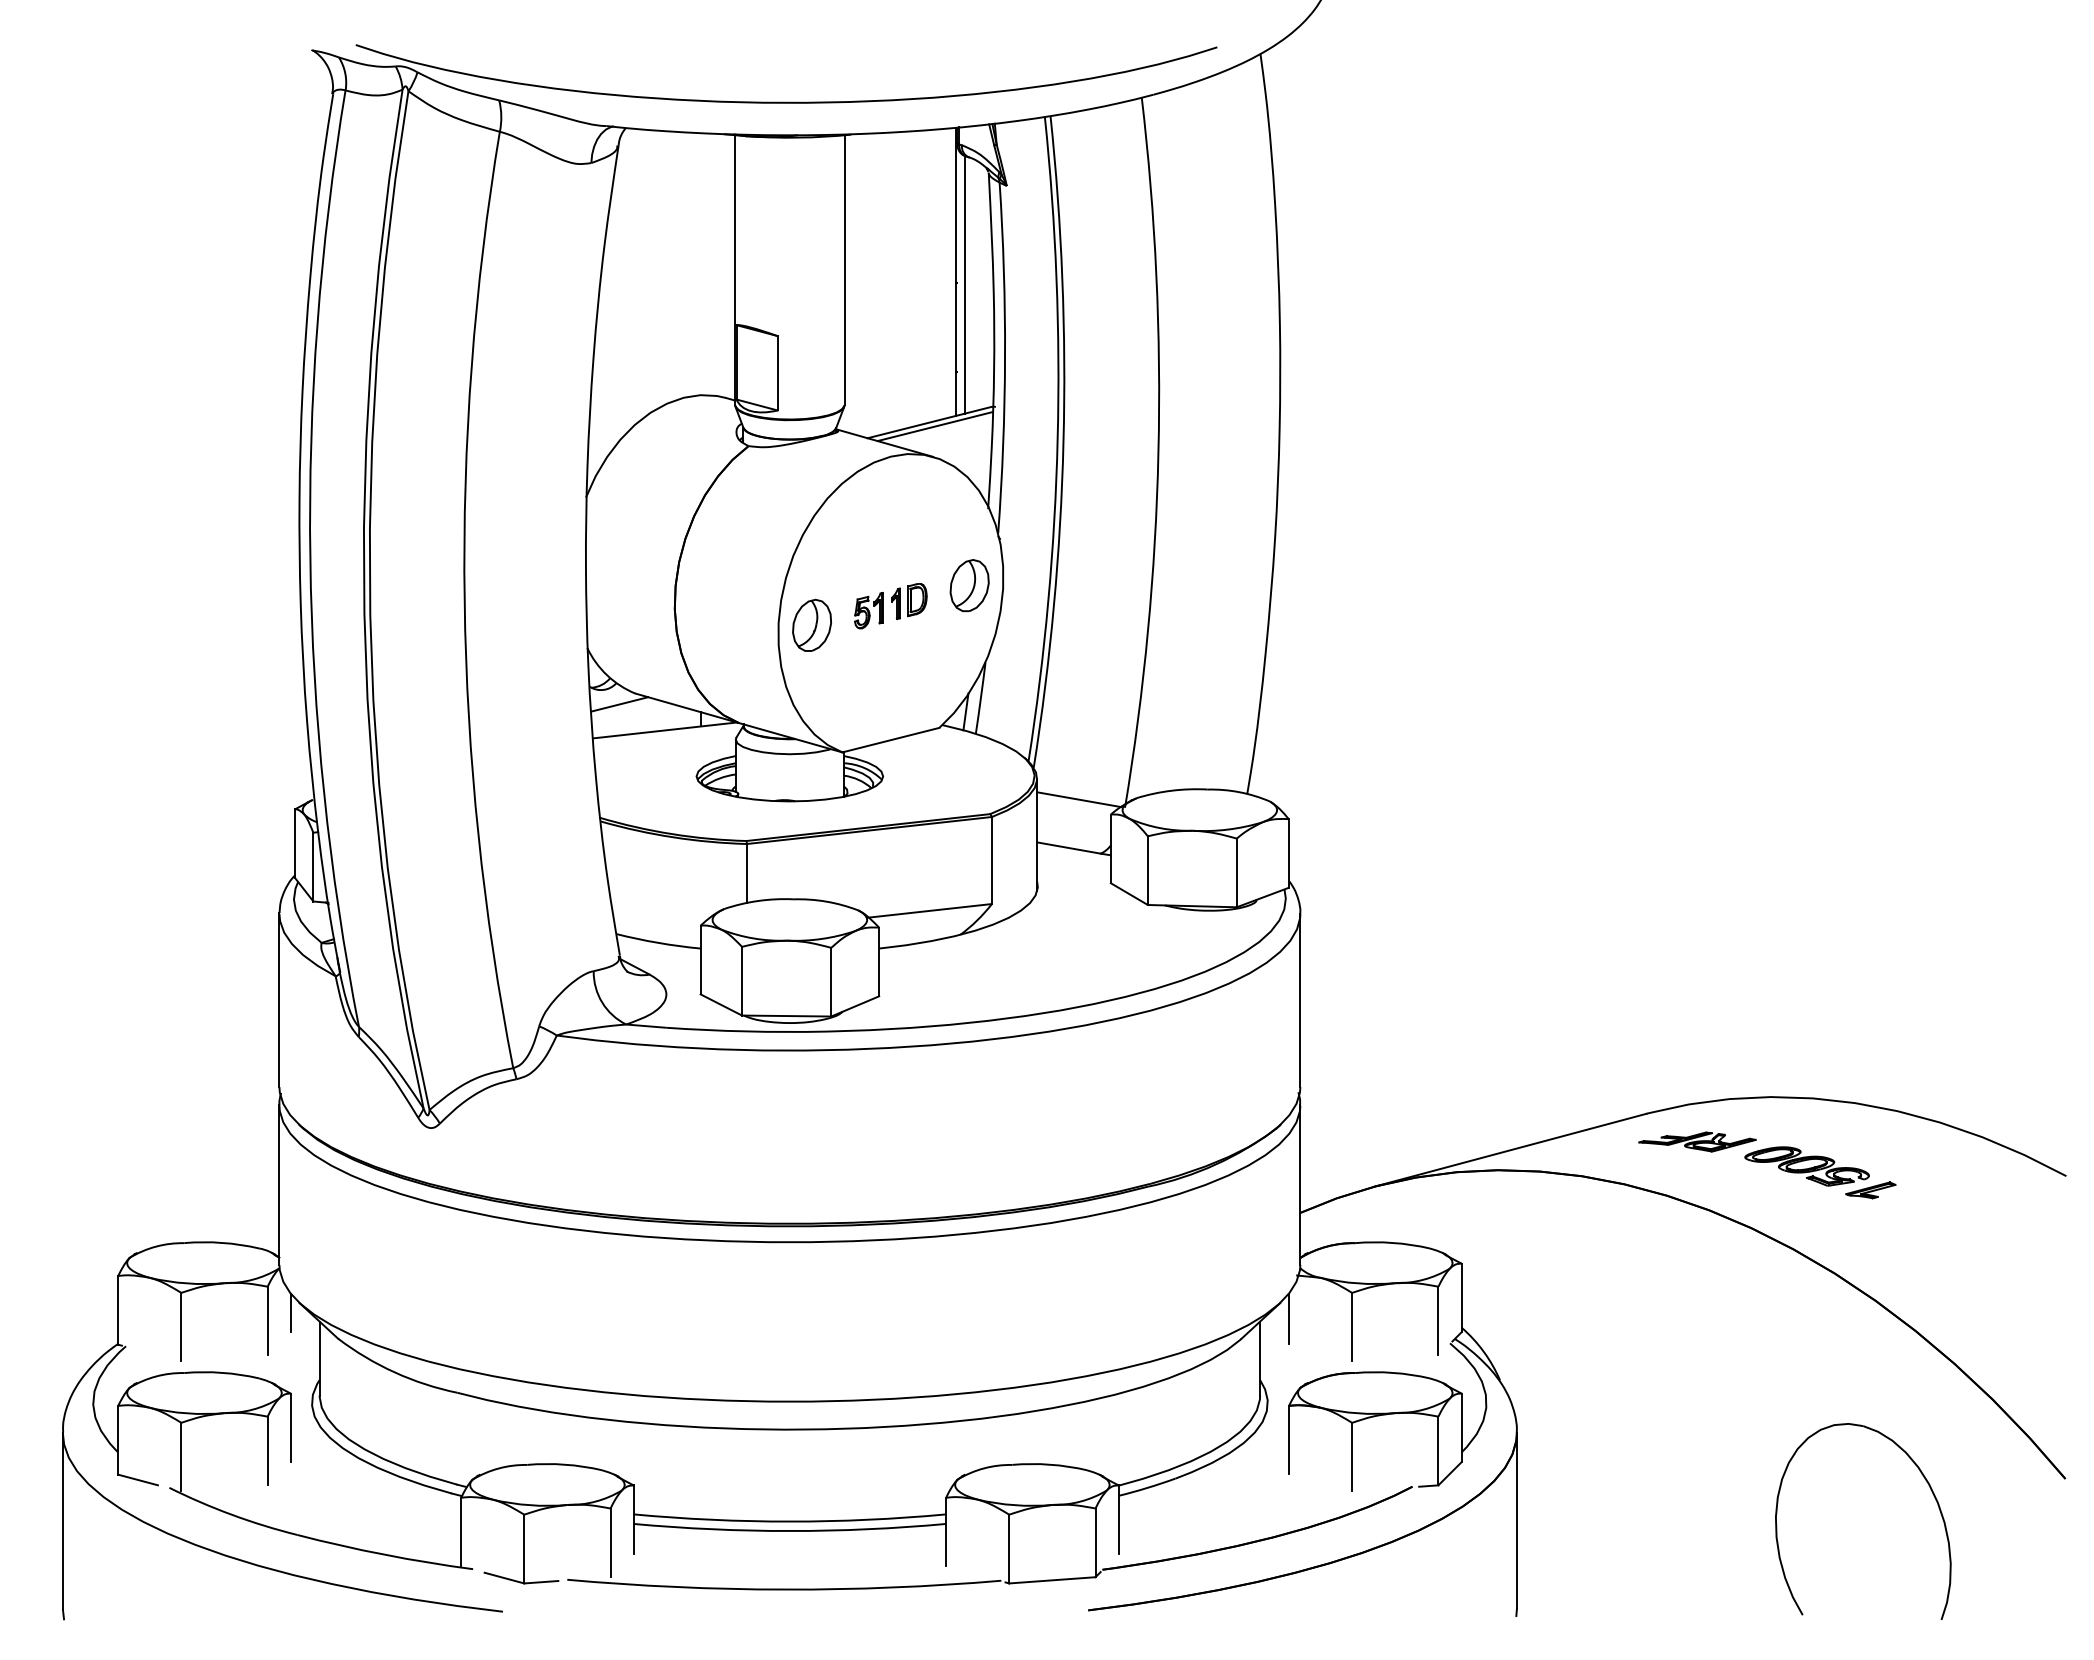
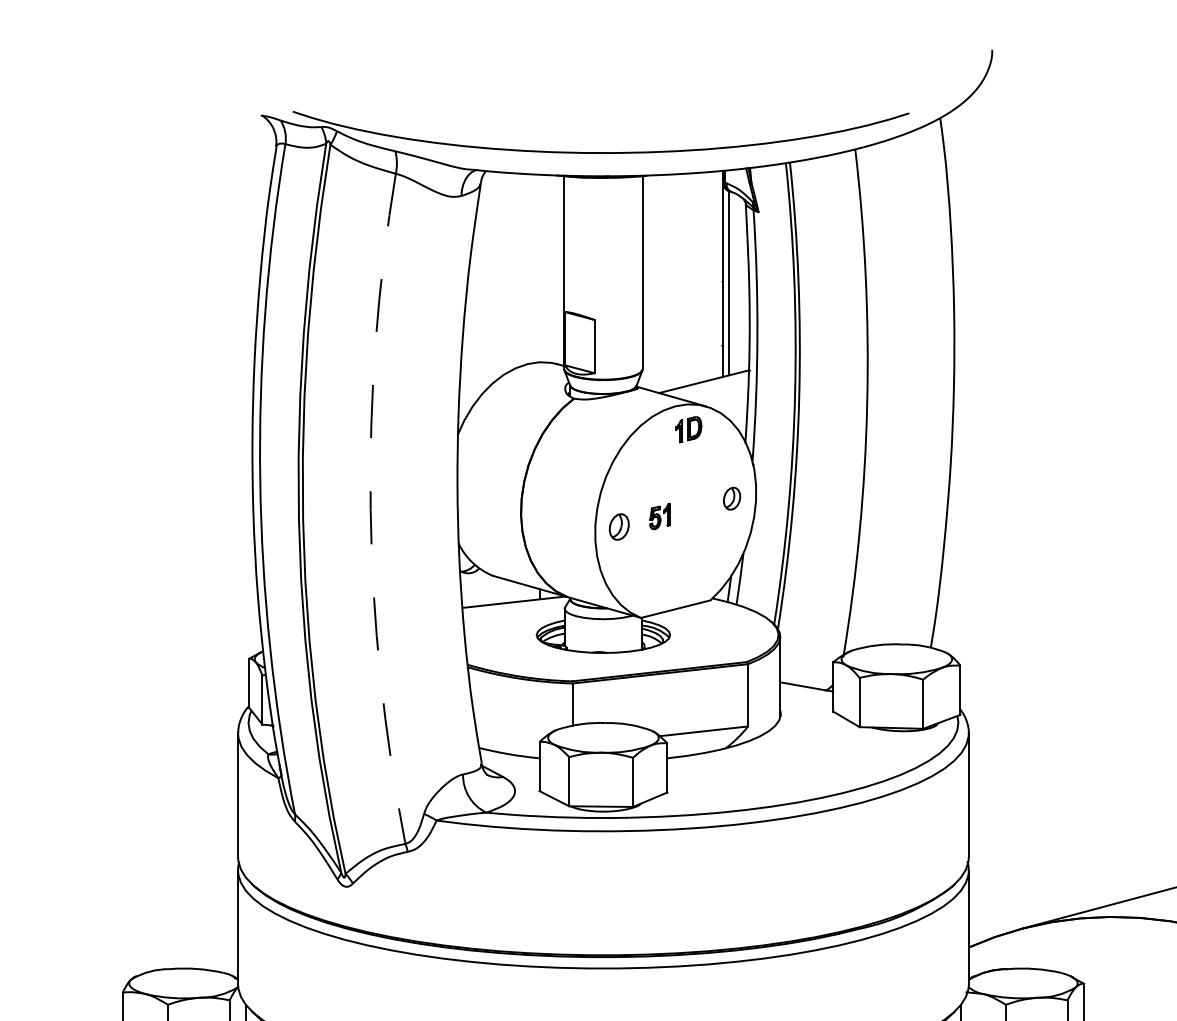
line: (934, 426) -> (706, 384), removed
part: (969, 585) -> (731, 498), size x0.6
arc: (464, 600) -> (370, 509), solid -> dashed
part: (909, 601) -> (689, 429), moved
part: (811, 624) -> (618, 526), size x0.7
line: (619, 704) -> (481, 583), removed
line: (1079, 799) -> (810, 651), removed

